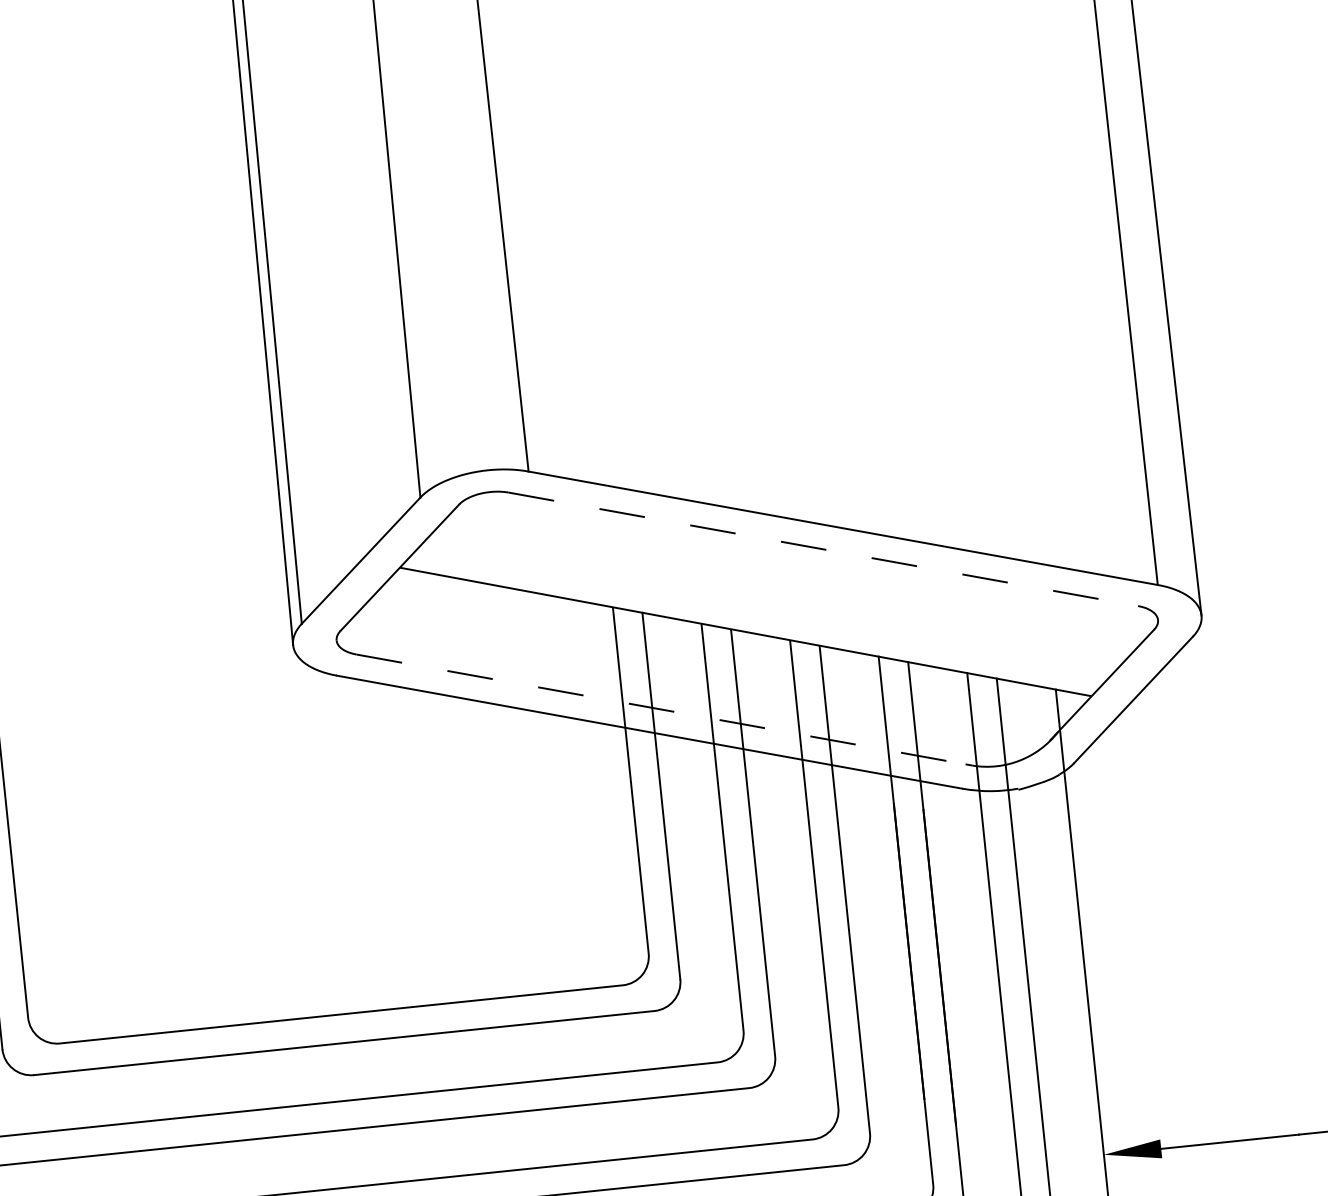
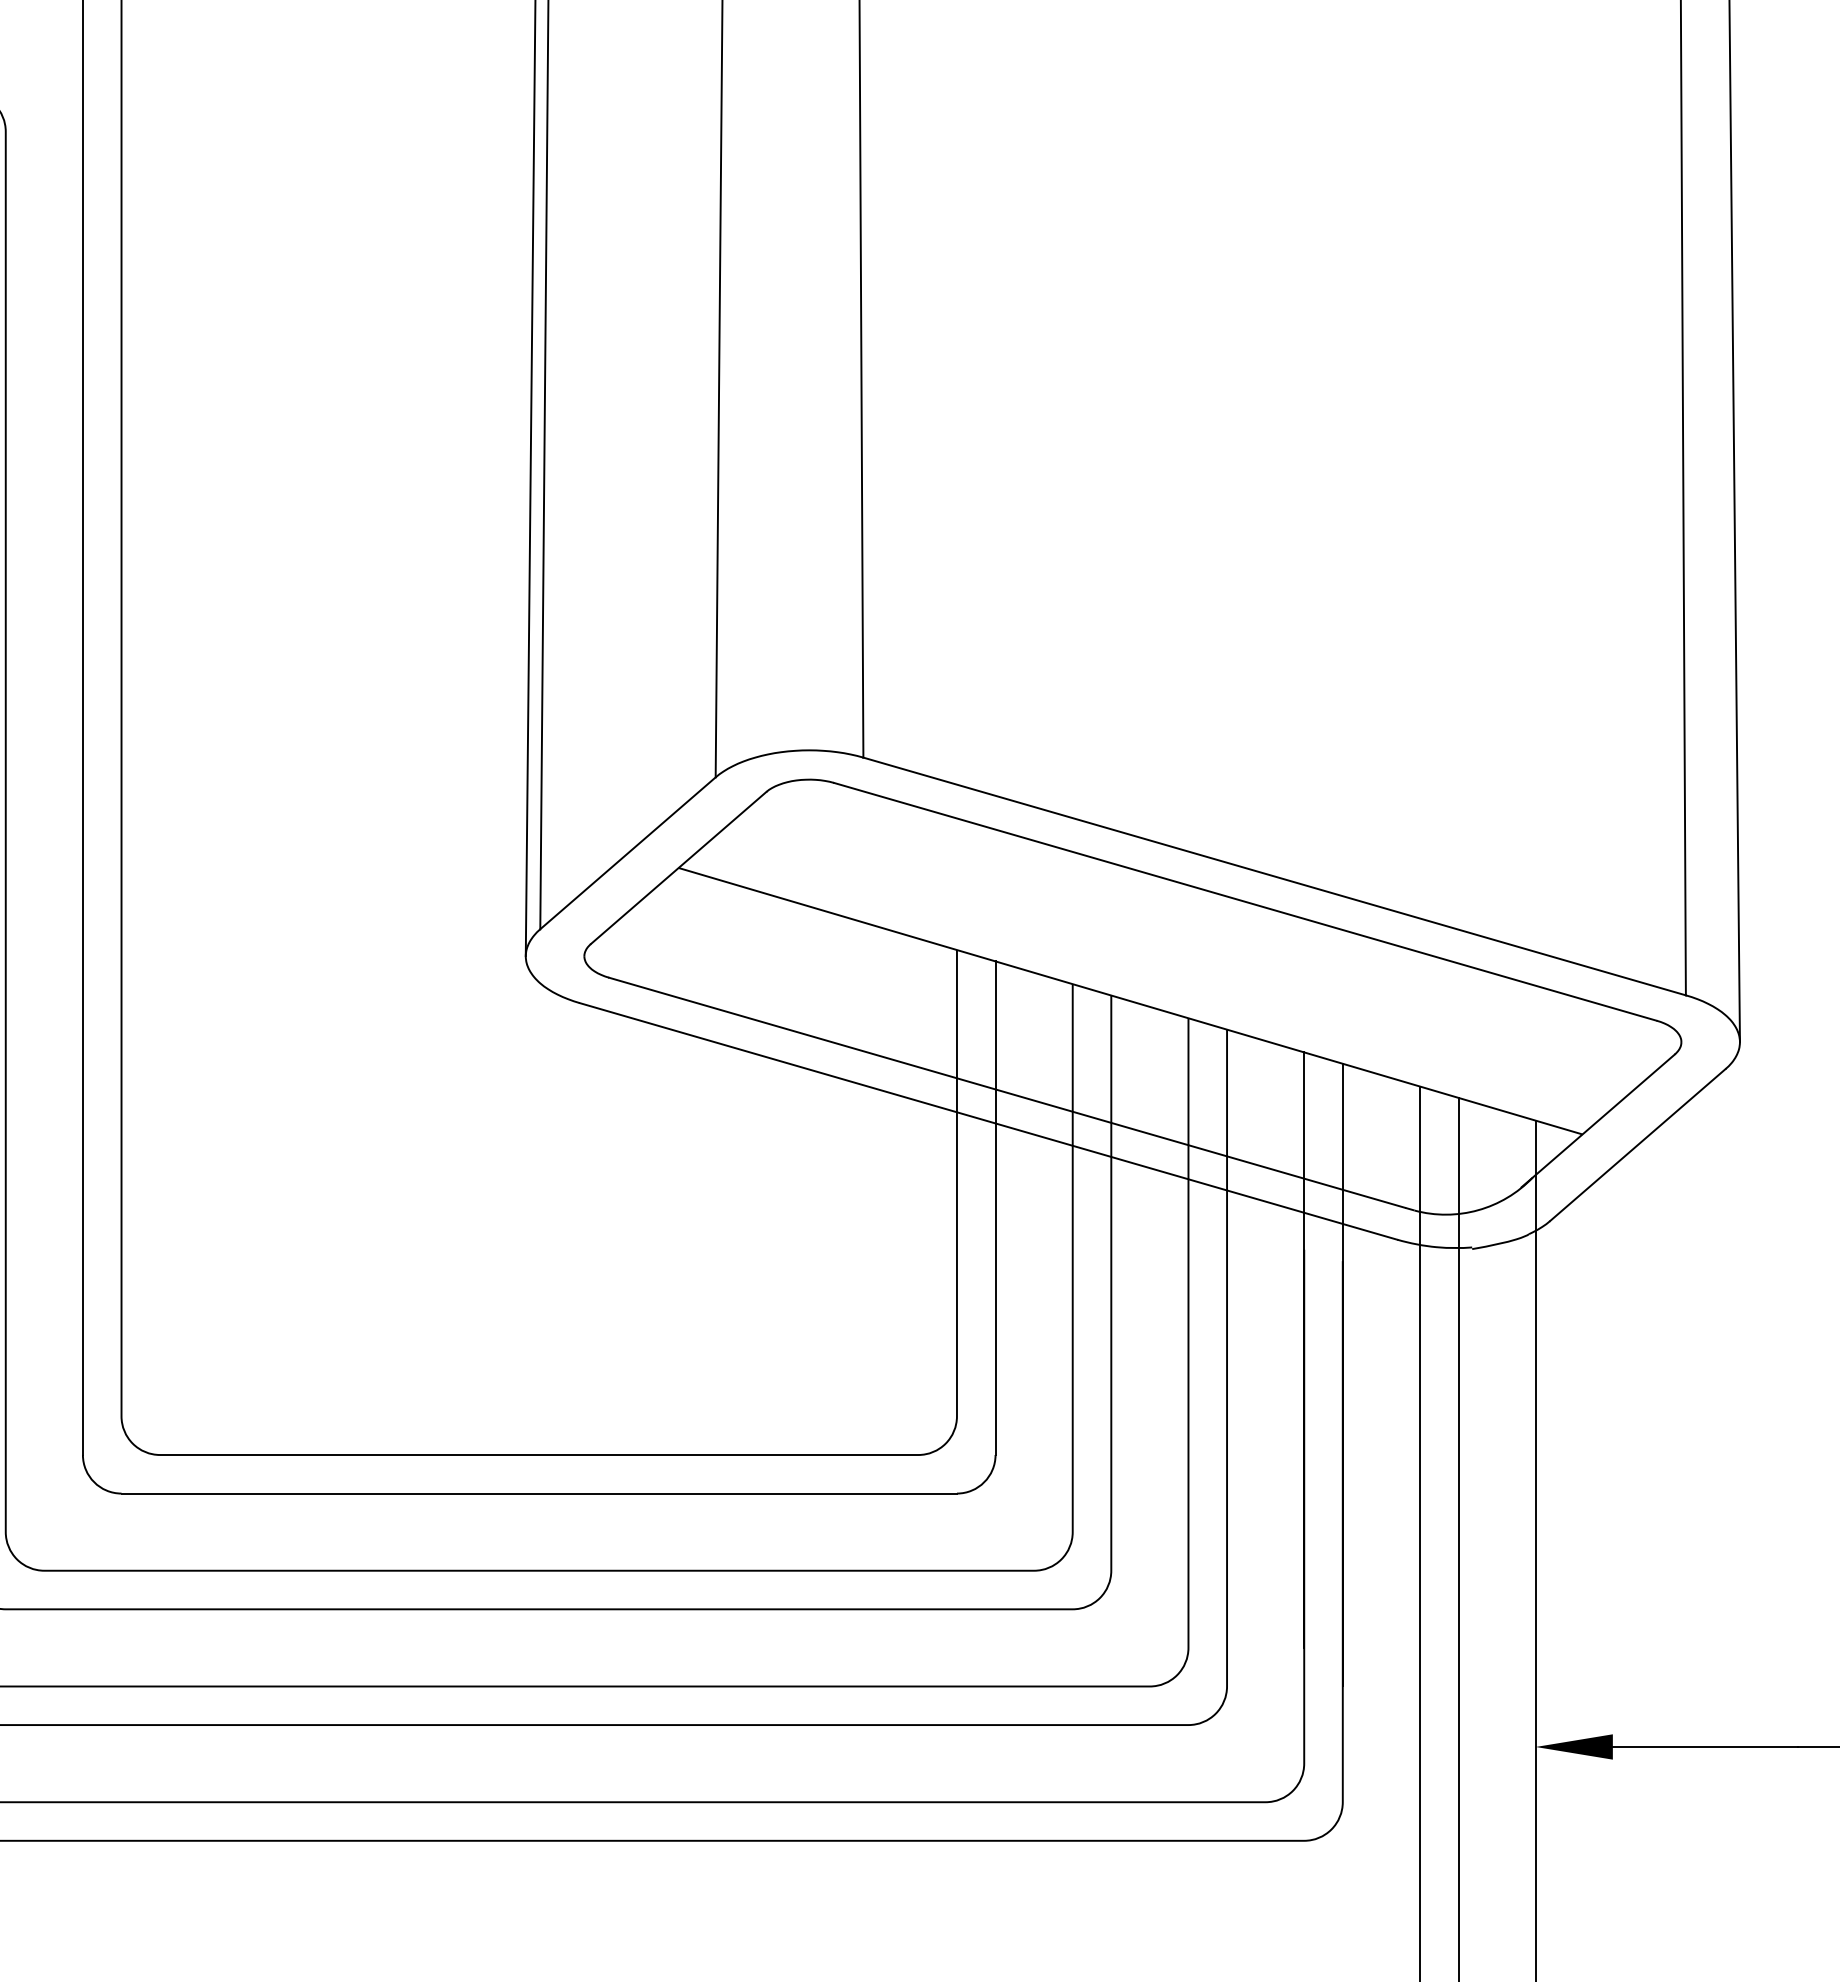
line: (823, 549) -> (1245, 901), dashed -> solid
line: (661, 709) -> (1007, 1092), dashed -> solid

